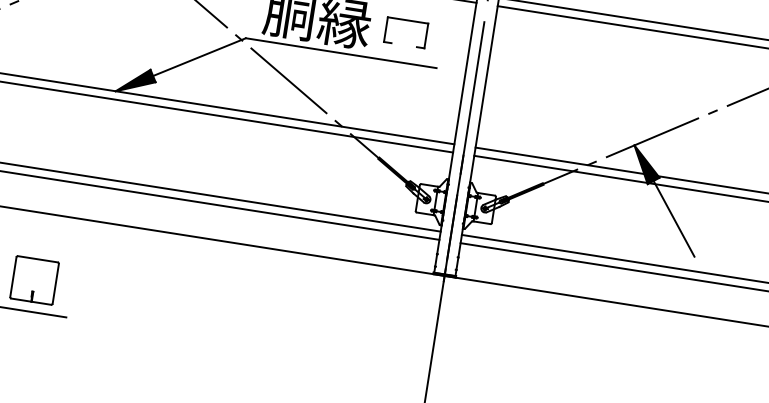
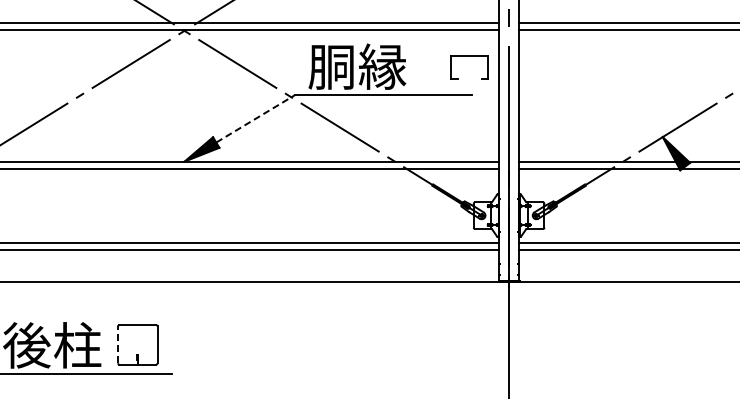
part: (407, 21) -> (469, 56), moved
line: (199, 56) -> (255, 118), solid -> dashed
line: (674, 218) -> (709, 197), removed
line: (13, 276) -> (118, 344), solid -> dashed

